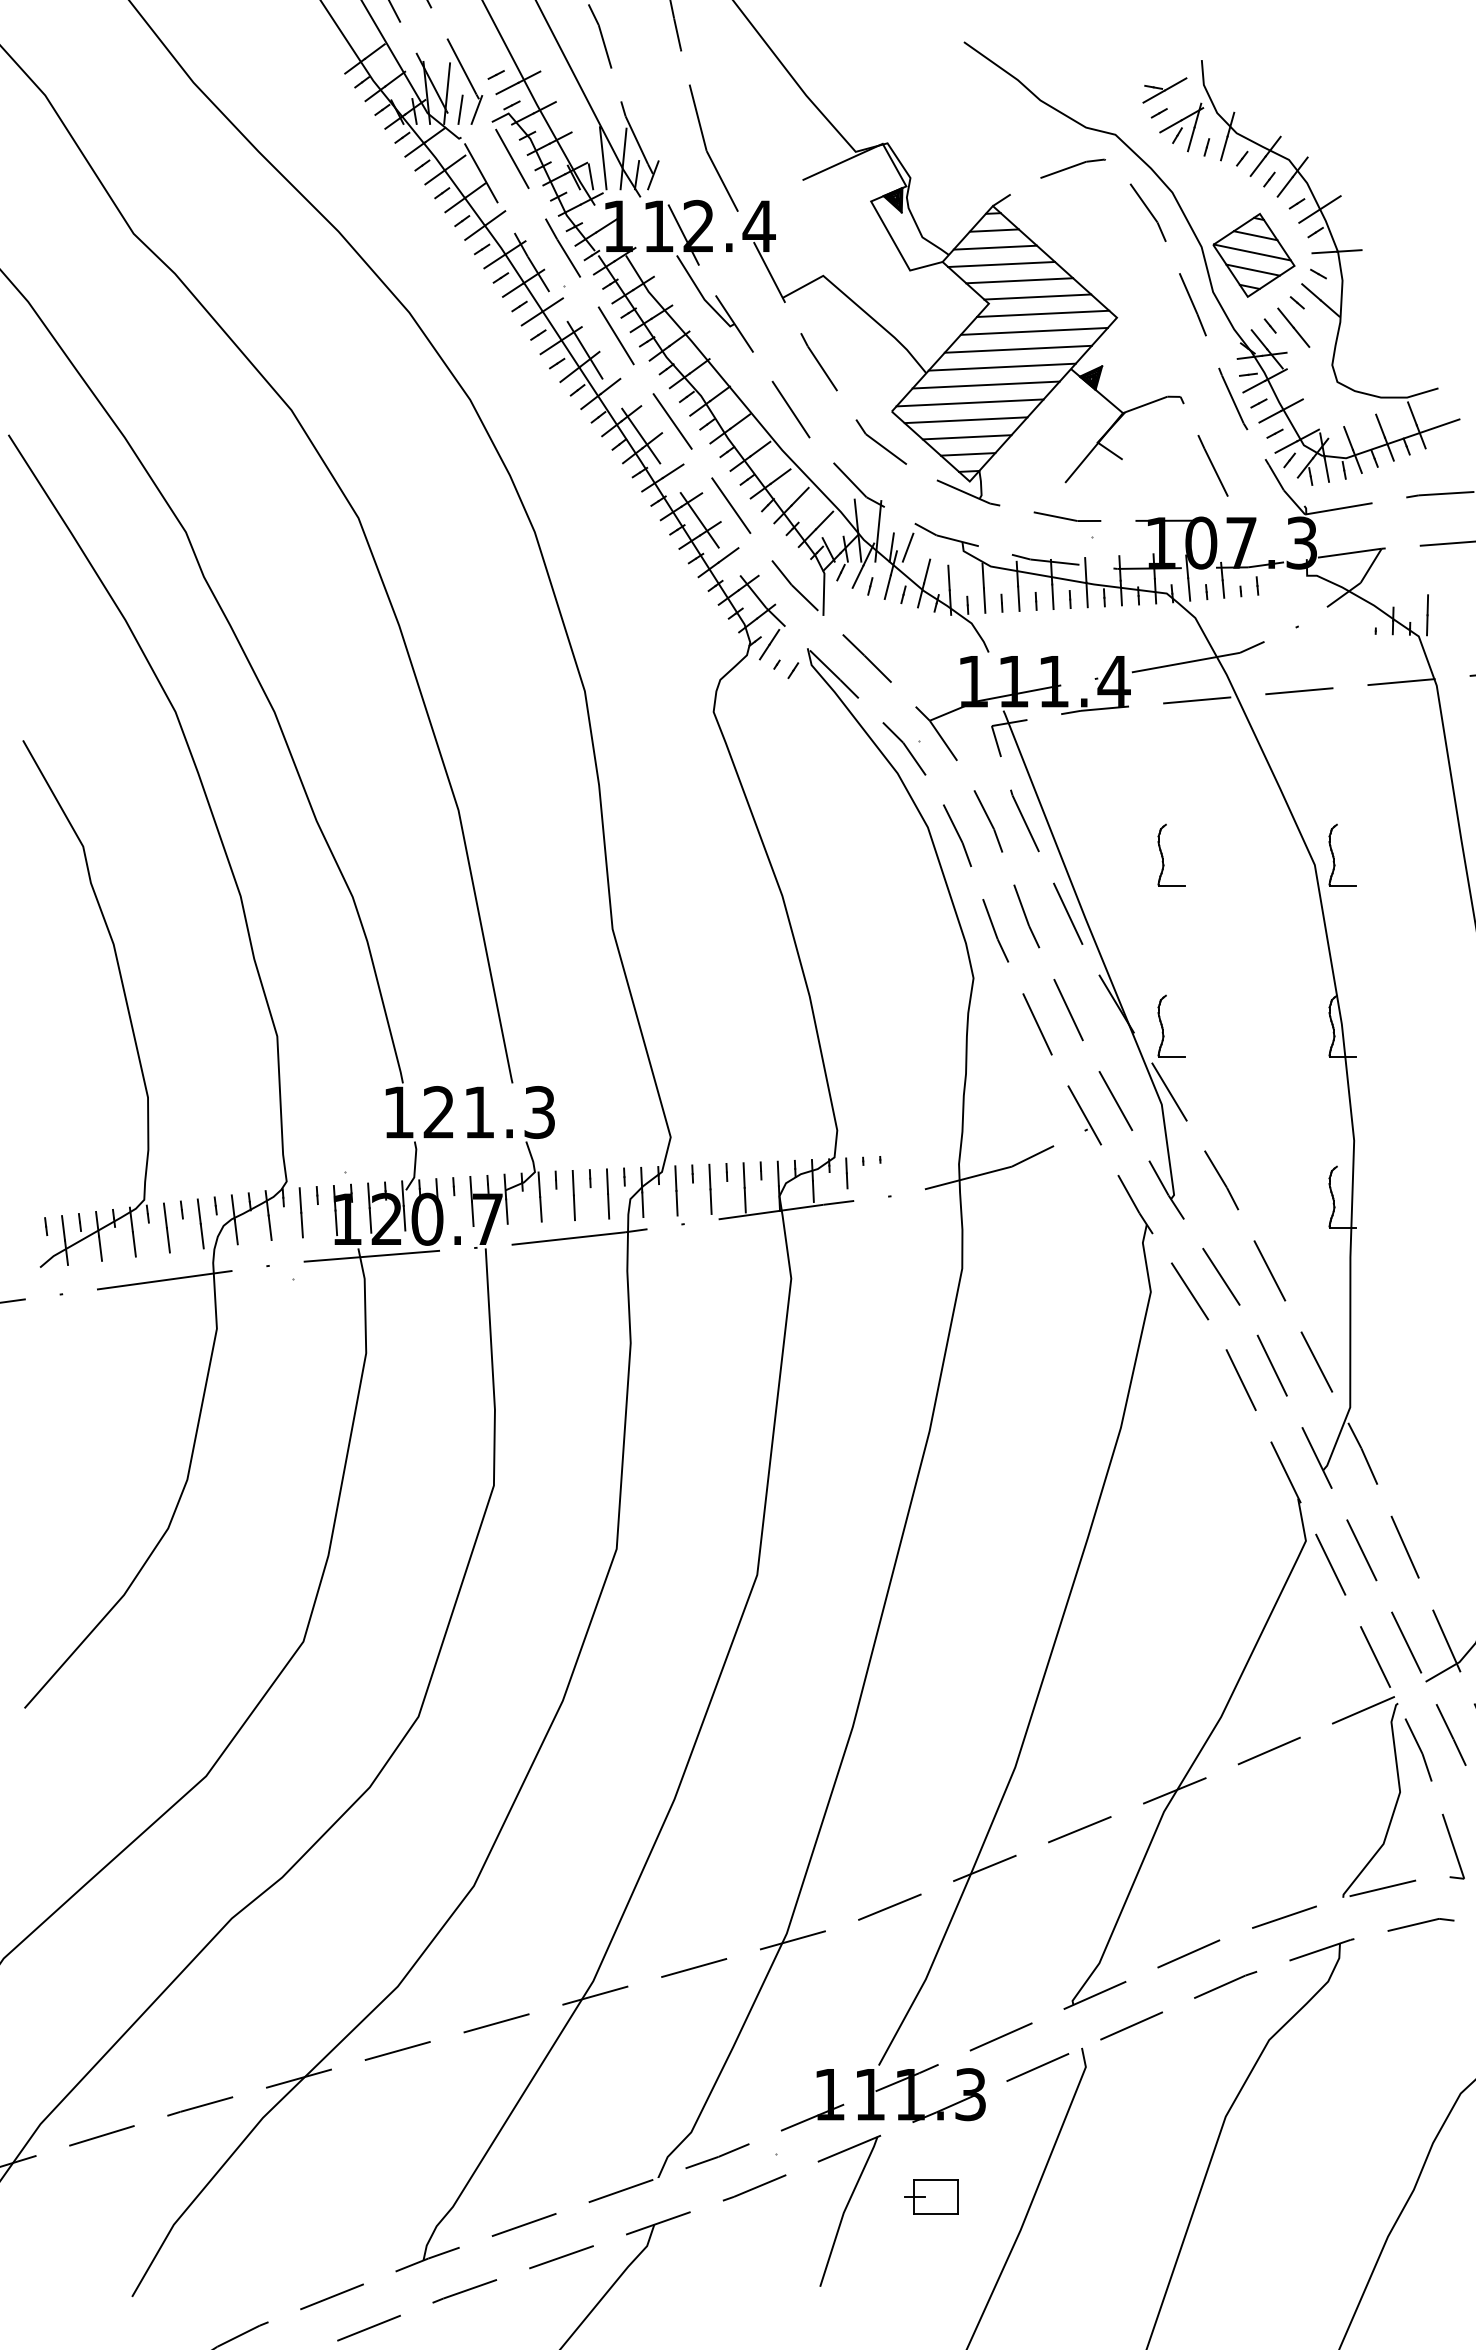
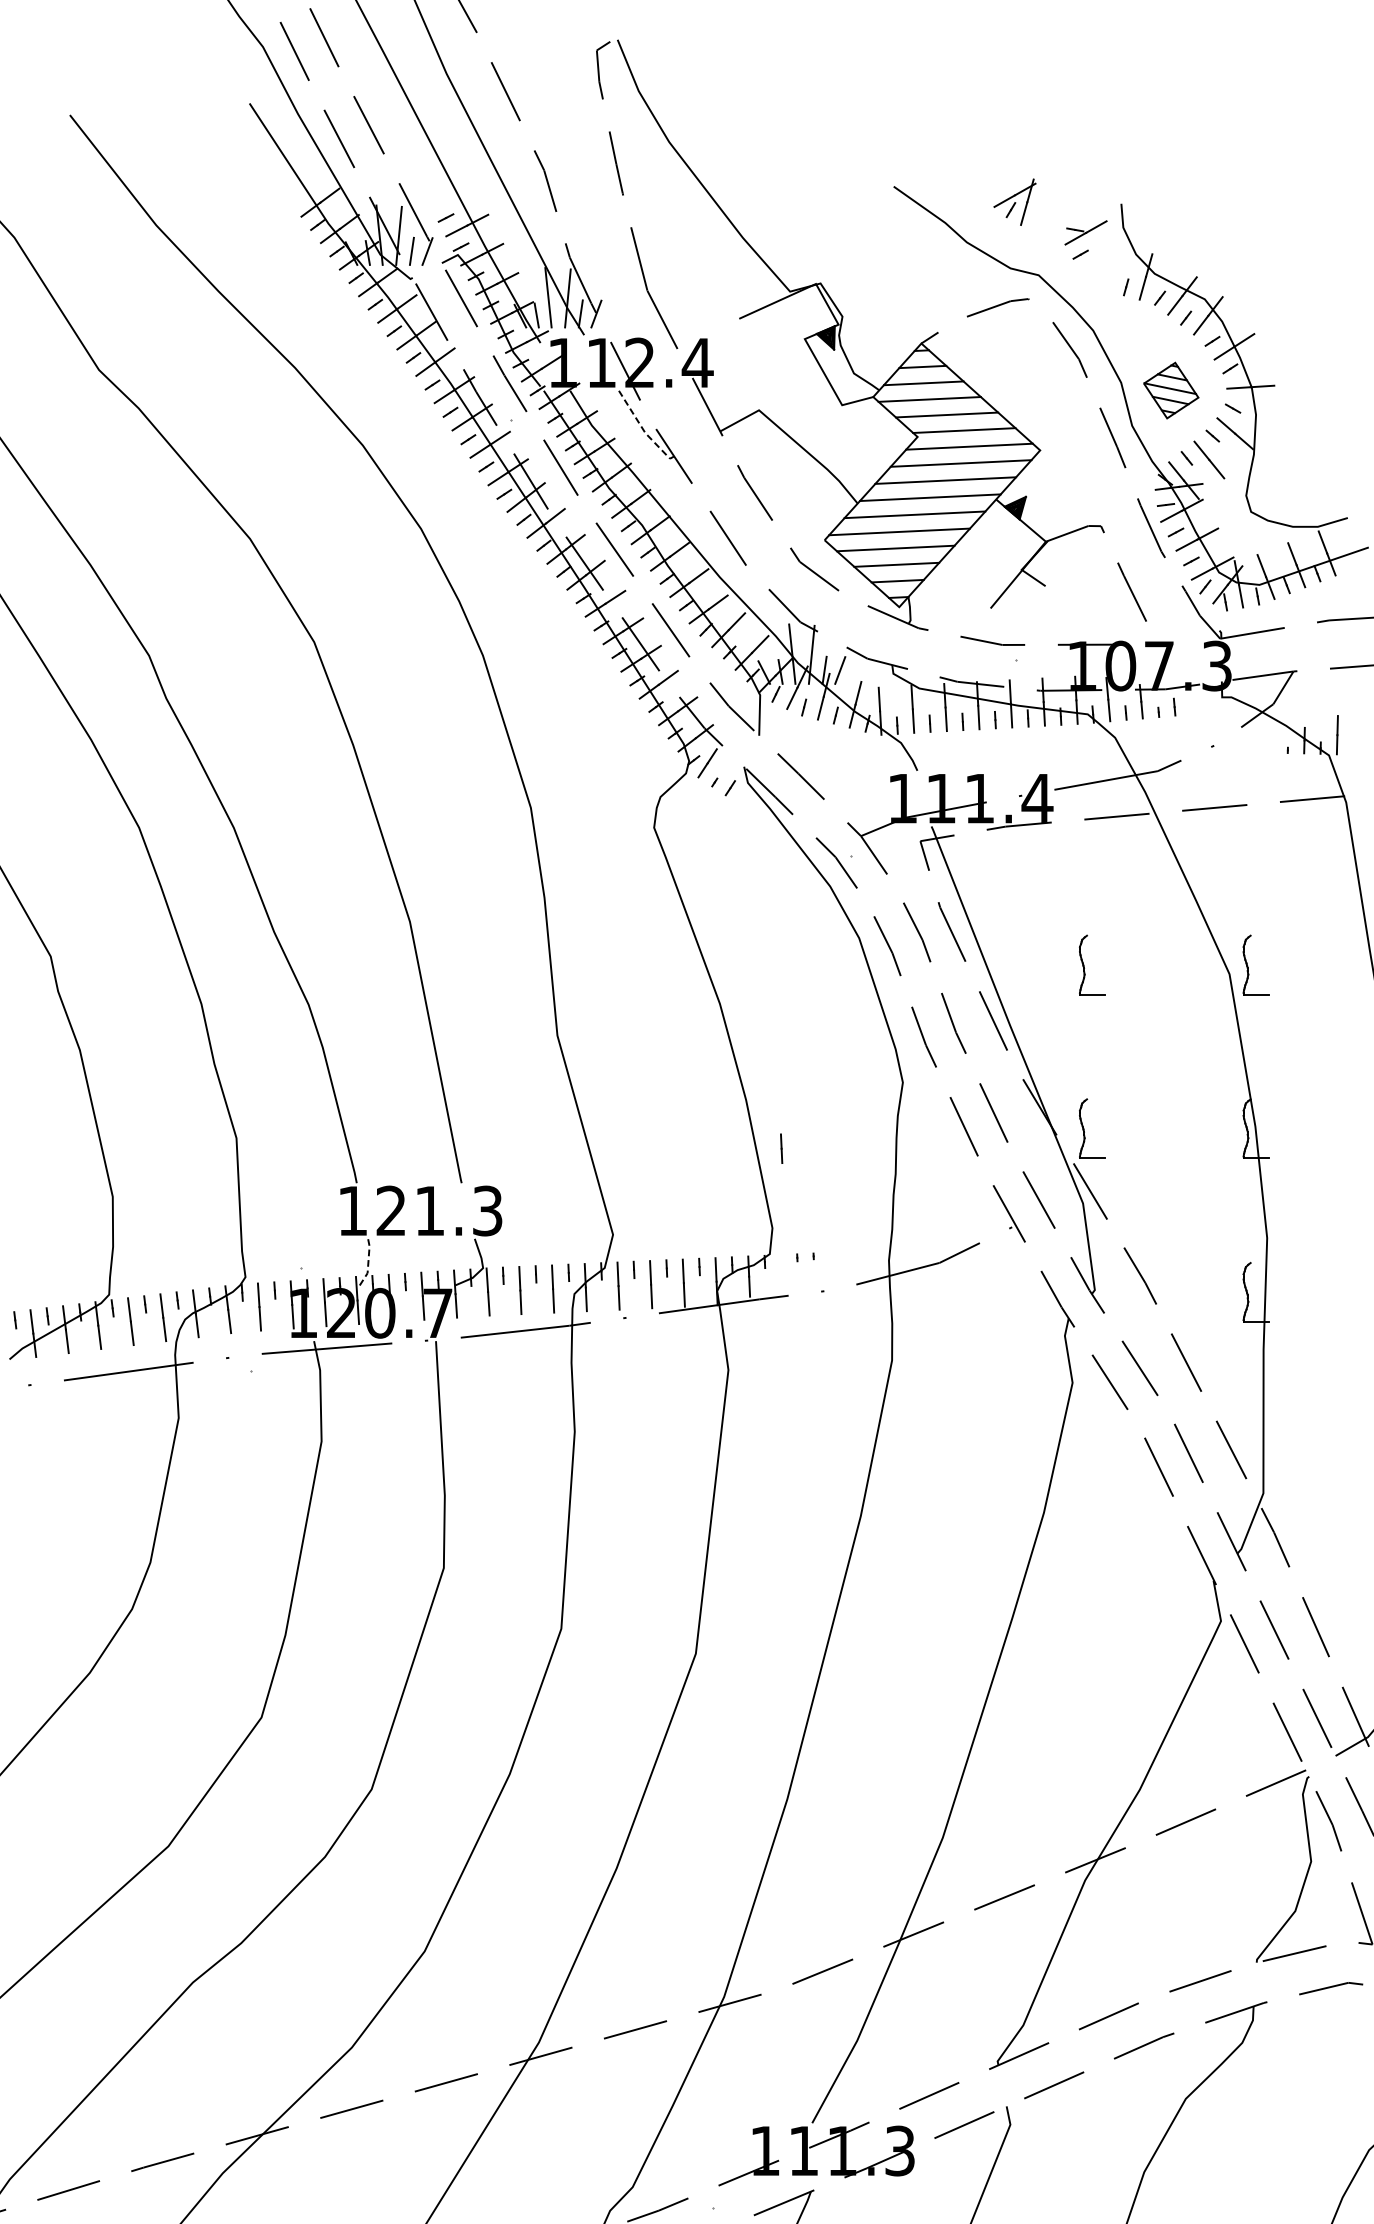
part: (1181, 127) -> (1014, 202), moved
part: (1253, 254) -> (1170, 389), size x0.7
line: (702, 296) -> (643, 430), solid -> dashed
line: (415, 1166) -> (368, 1262), solid -> dashed
line: (846, 1173) -> (781, 1148), moved

